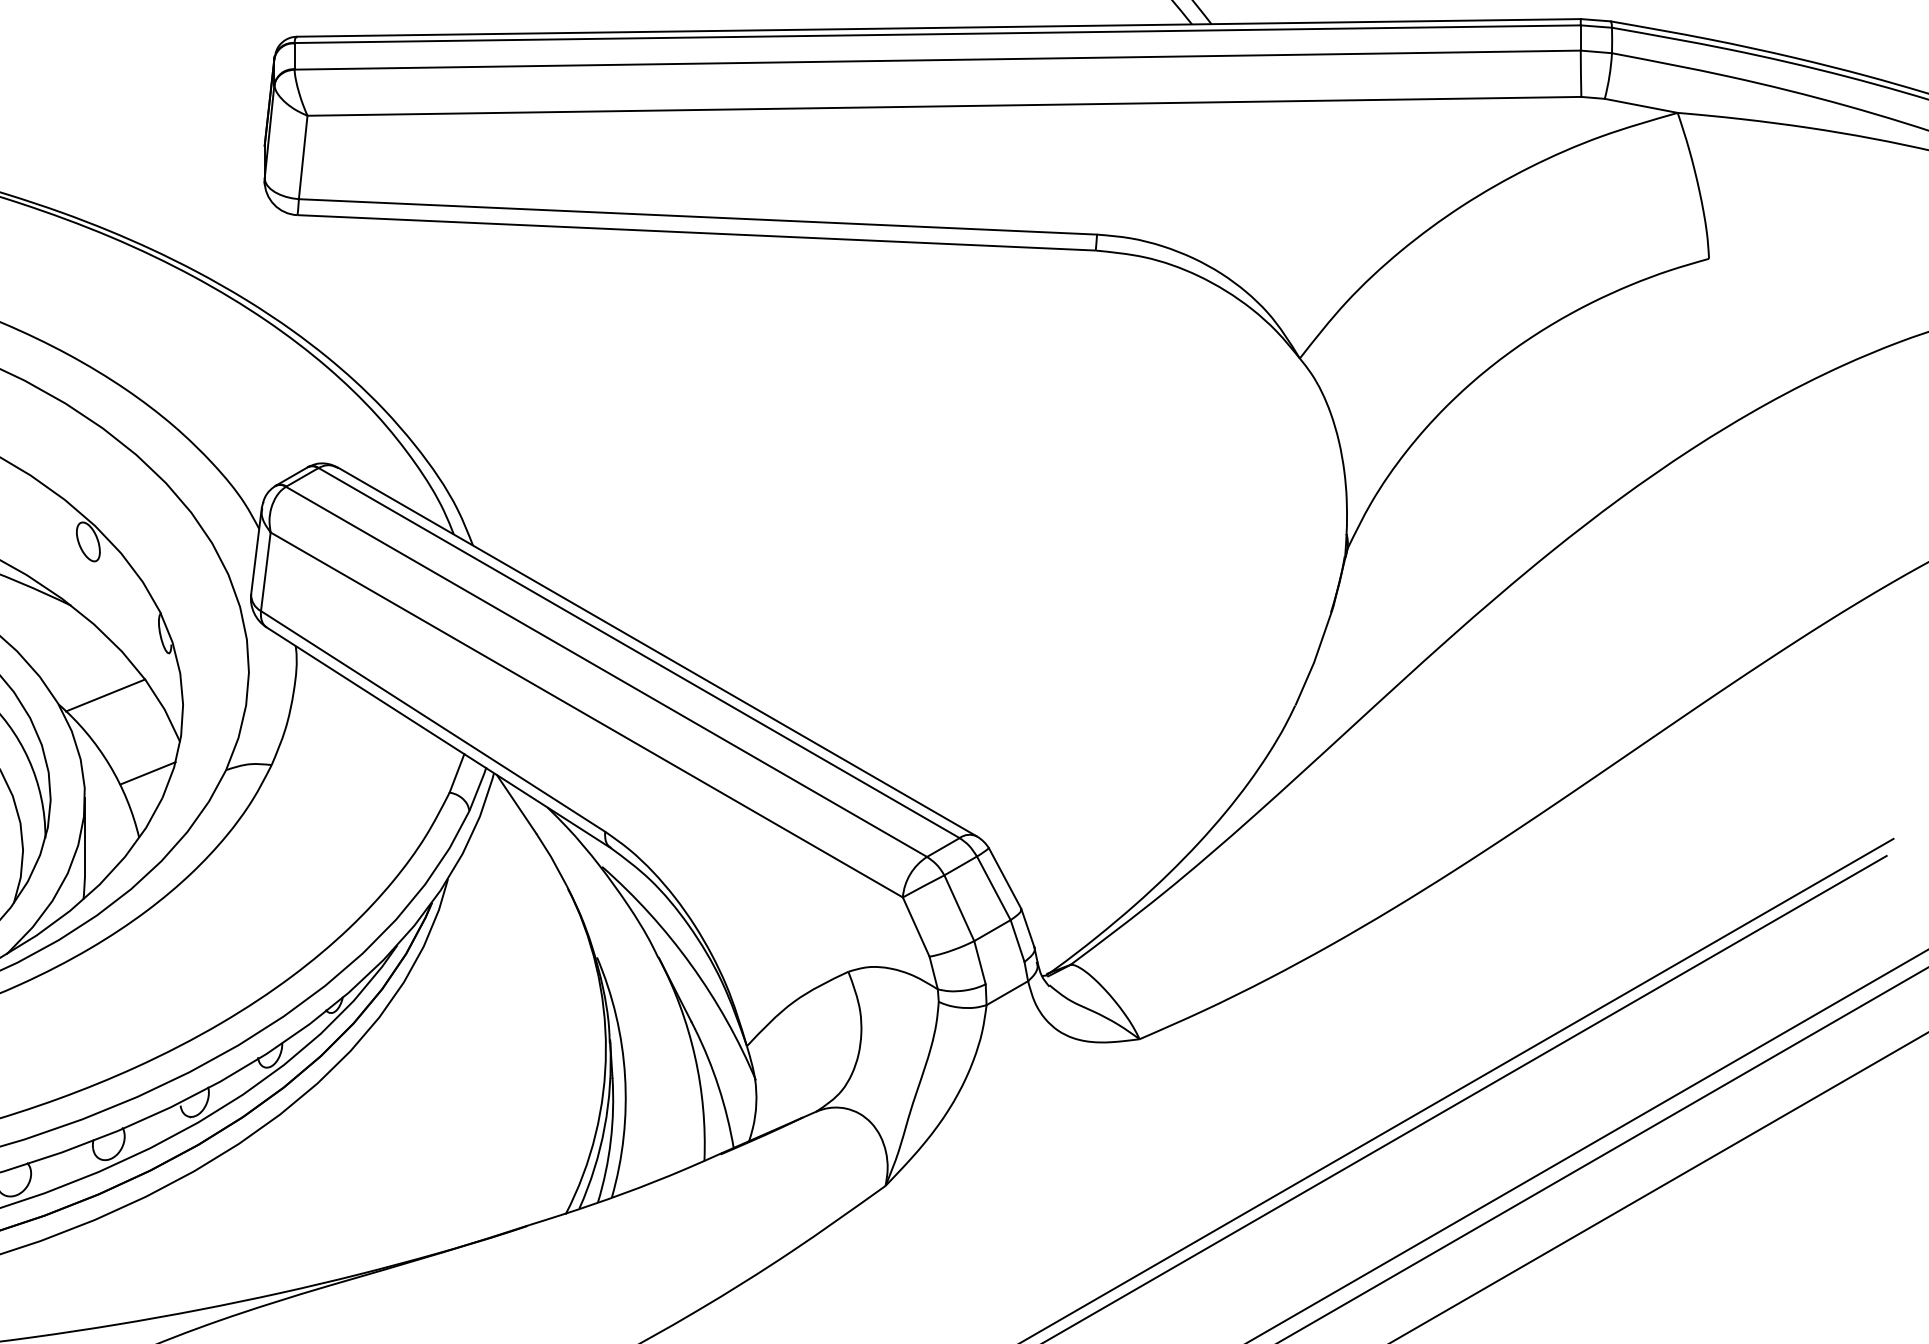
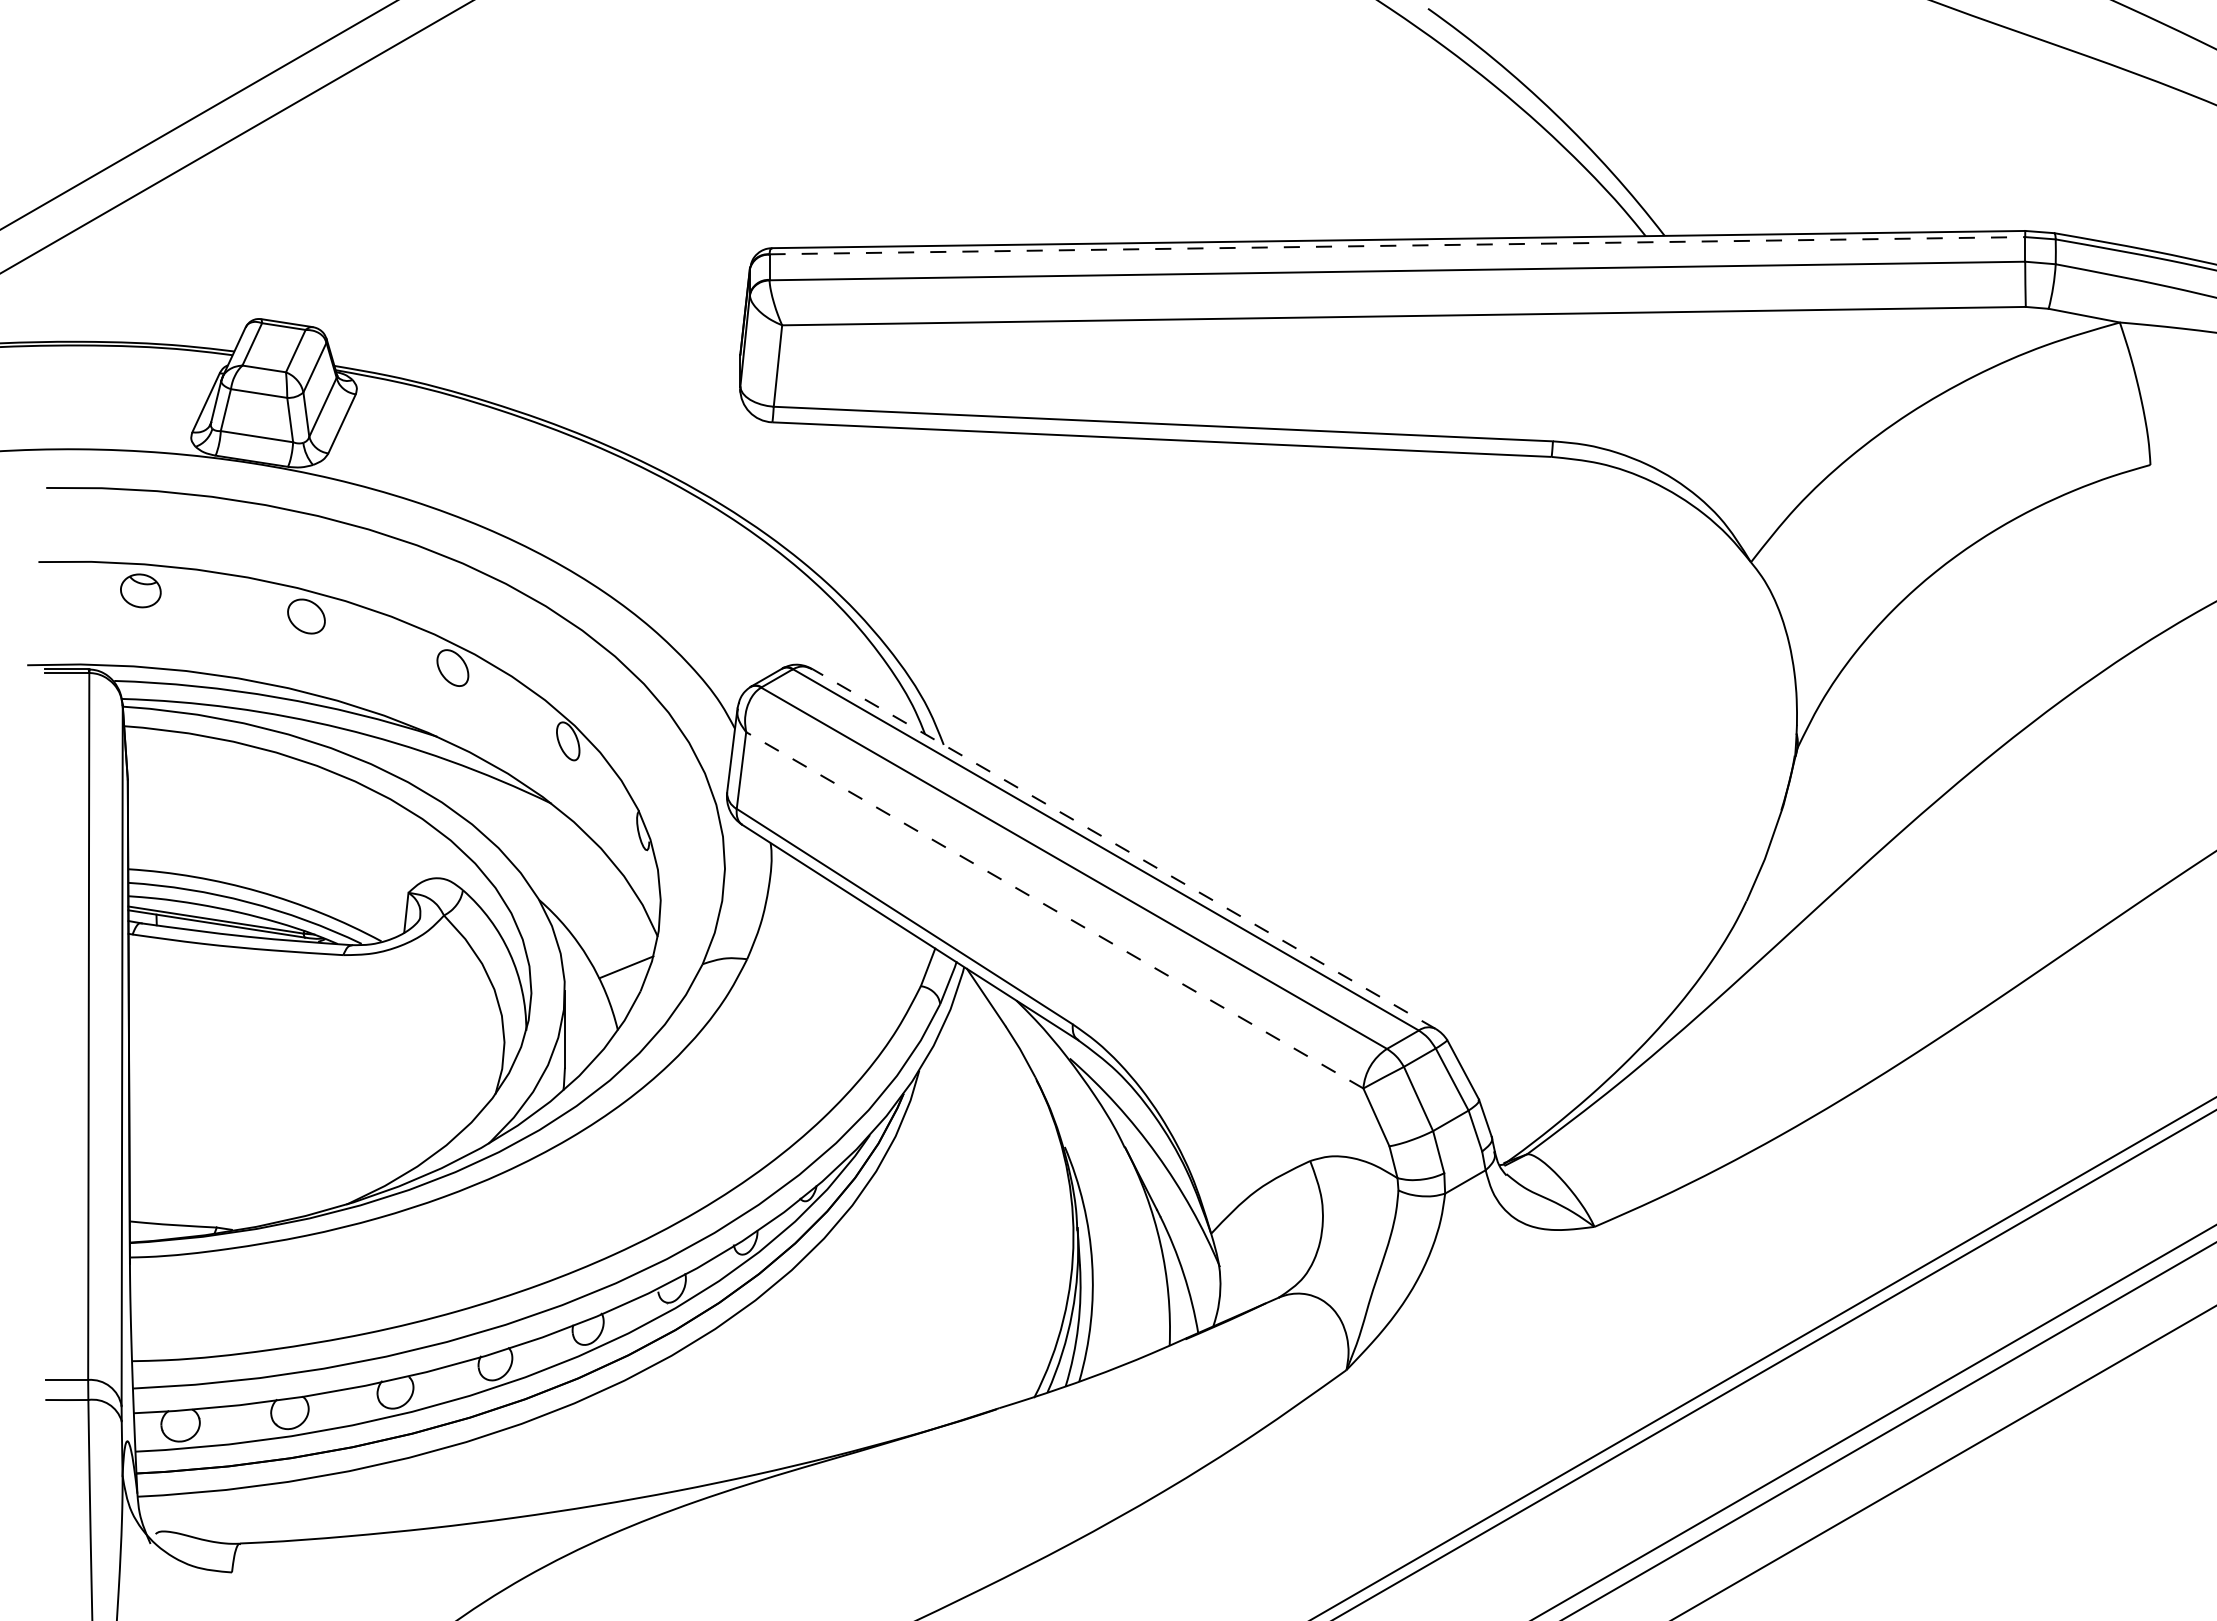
line: (937, 33) -> (1397, 245), solid -> dashed
line: (658, 652) -> (1124, 849), solid -> dashed
line: (105, 694) -> (584, 890), removed
line: (586, 715) -> (1054, 910), solid -> dashed

